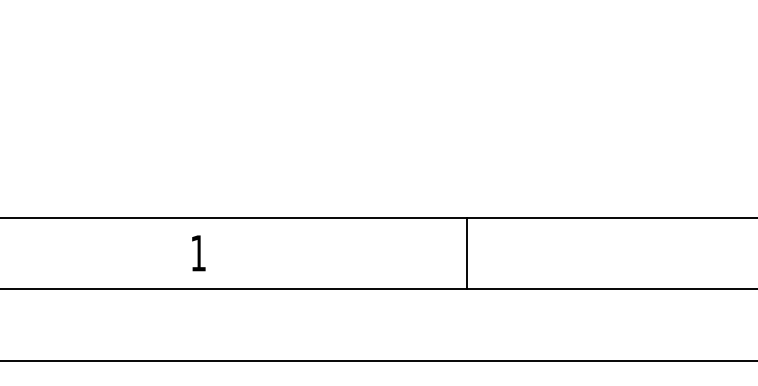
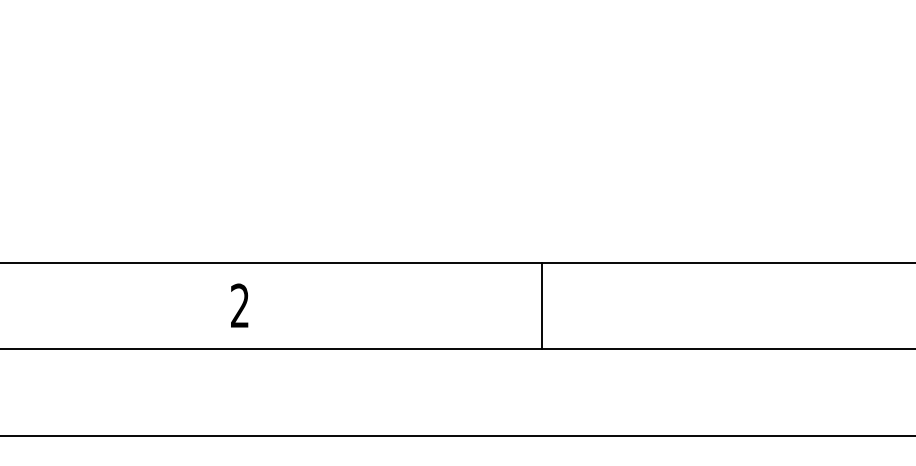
text: (198, 252) -> (239, 304), 1 -> 2
line: (467, 253) -> (541, 306), moved

